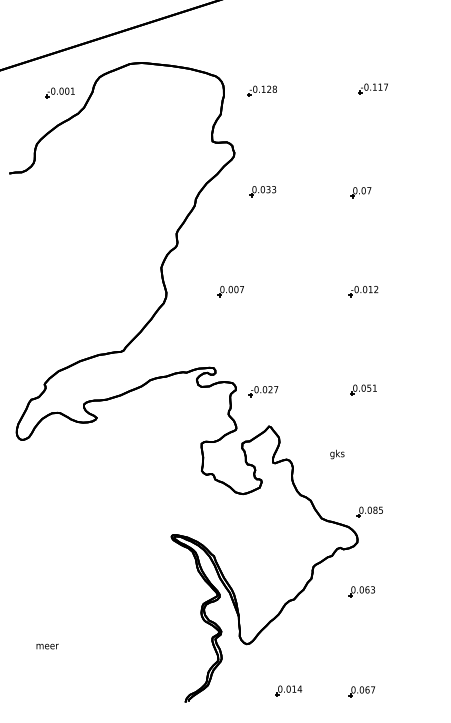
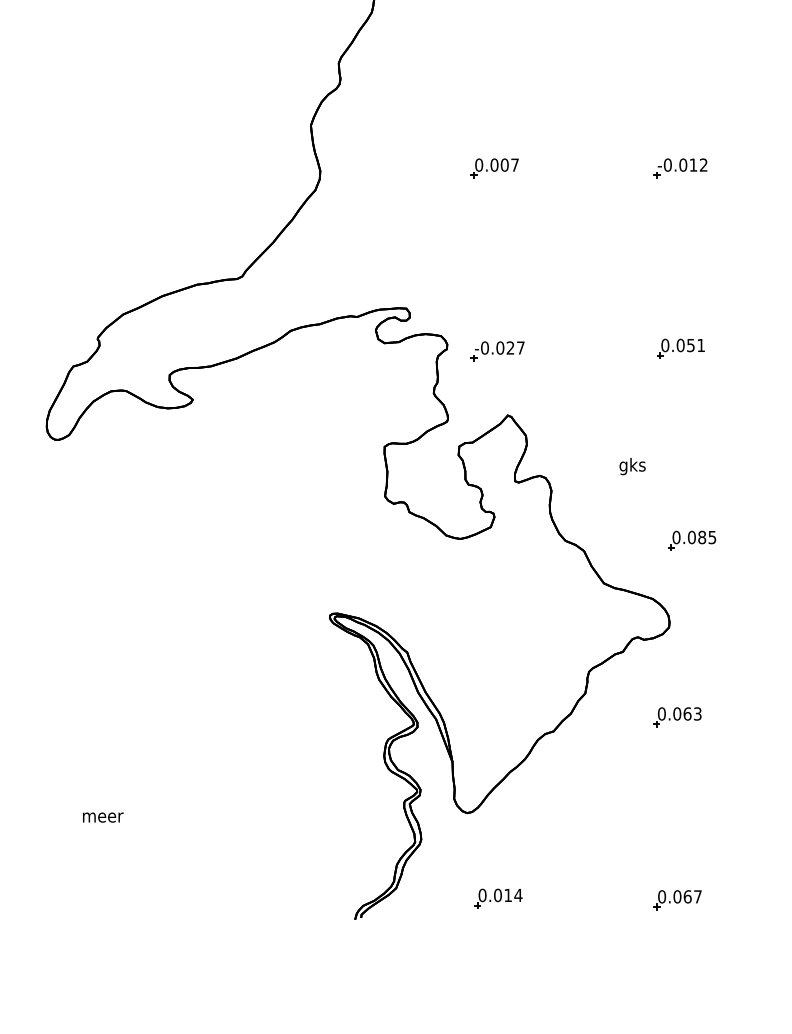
part: (230, 291) -> (493, 168), moved
part: (369, 511) -> (691, 539), moved
part: (288, 690) -> (497, 897), moved

